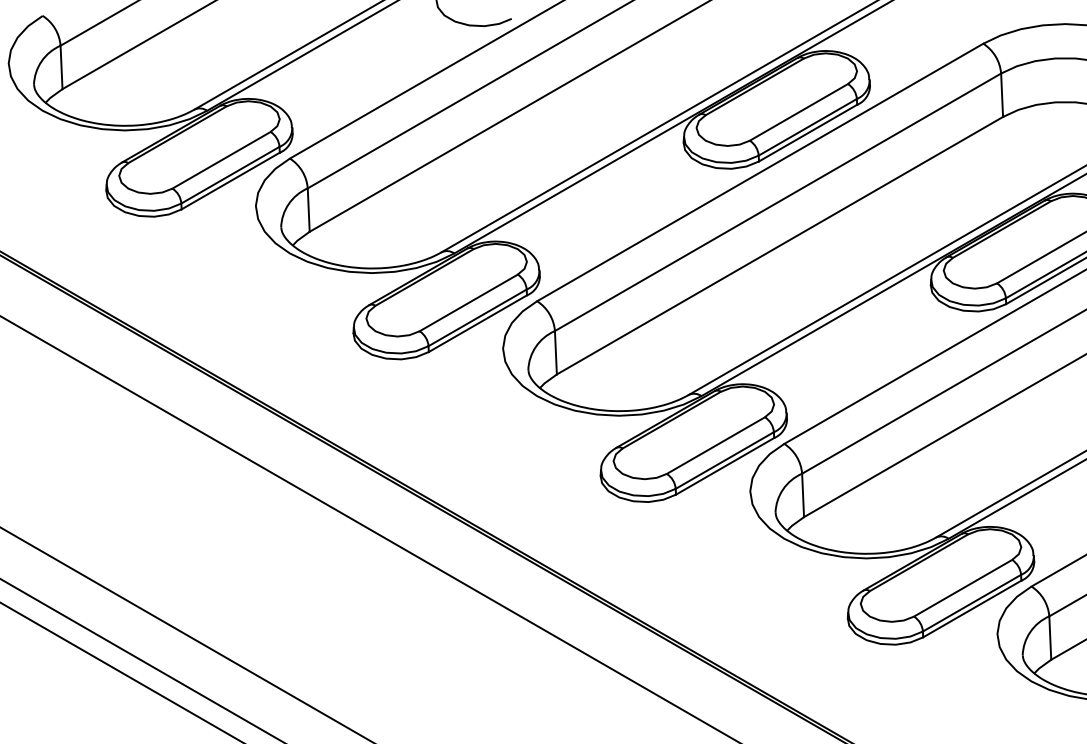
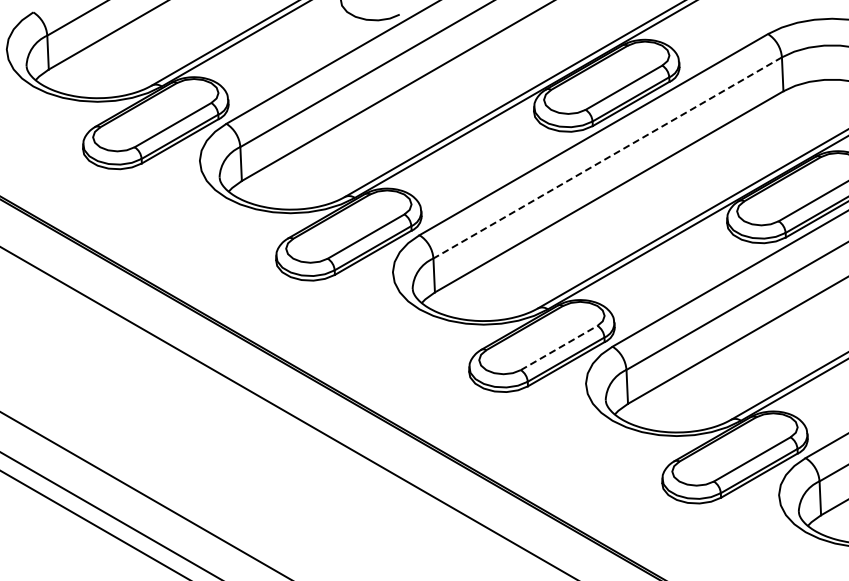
line: (777, 203) -> (607, 158), solid -> dashed
line: (716, 444) -> (559, 347), solid -> dashed

